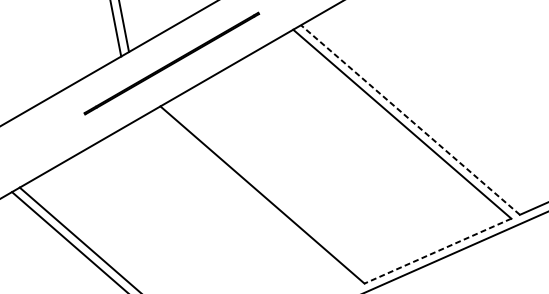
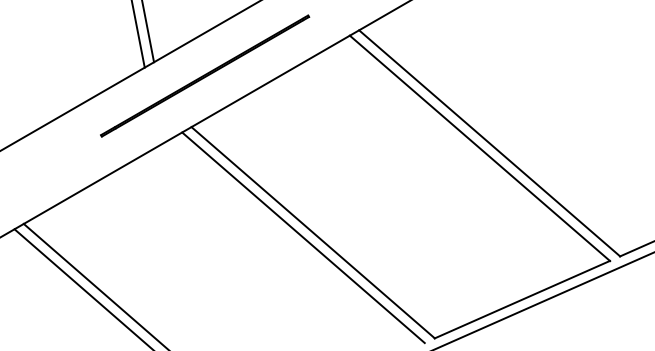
line: (410, 120) -> (489, 143), dashed -> solid
line: (254, 198) -> (303, 237), added
line: (438, 250) -> (522, 299), dashed -> solid

